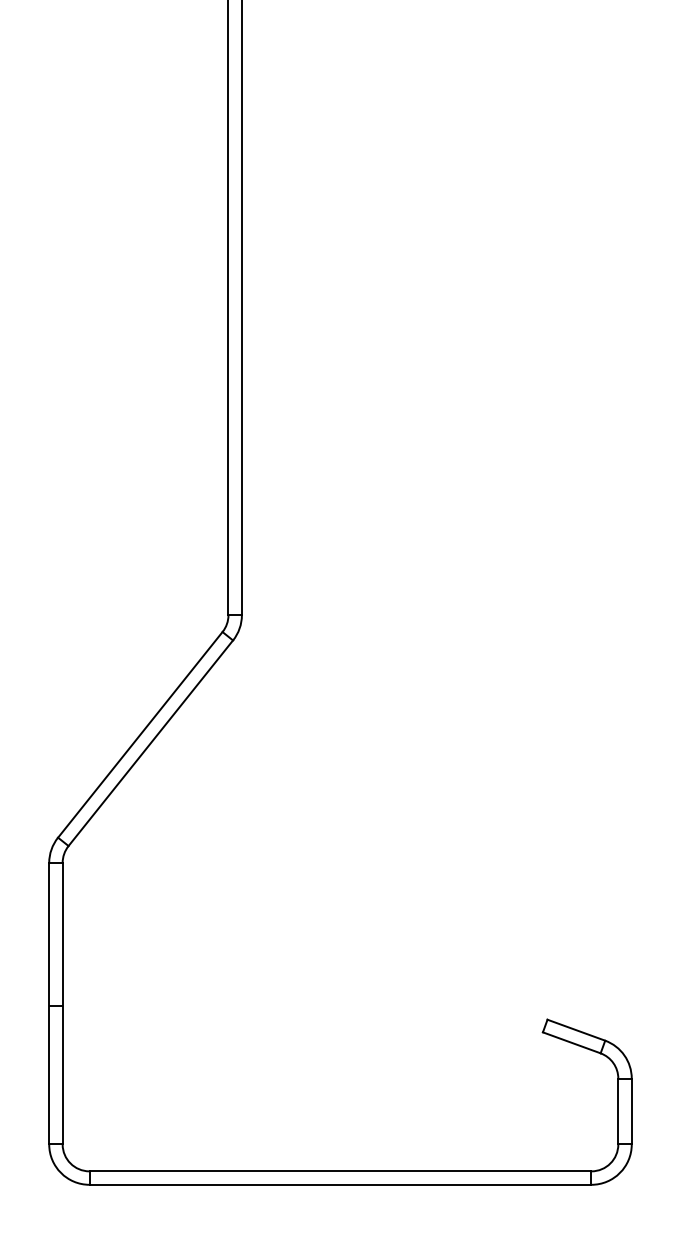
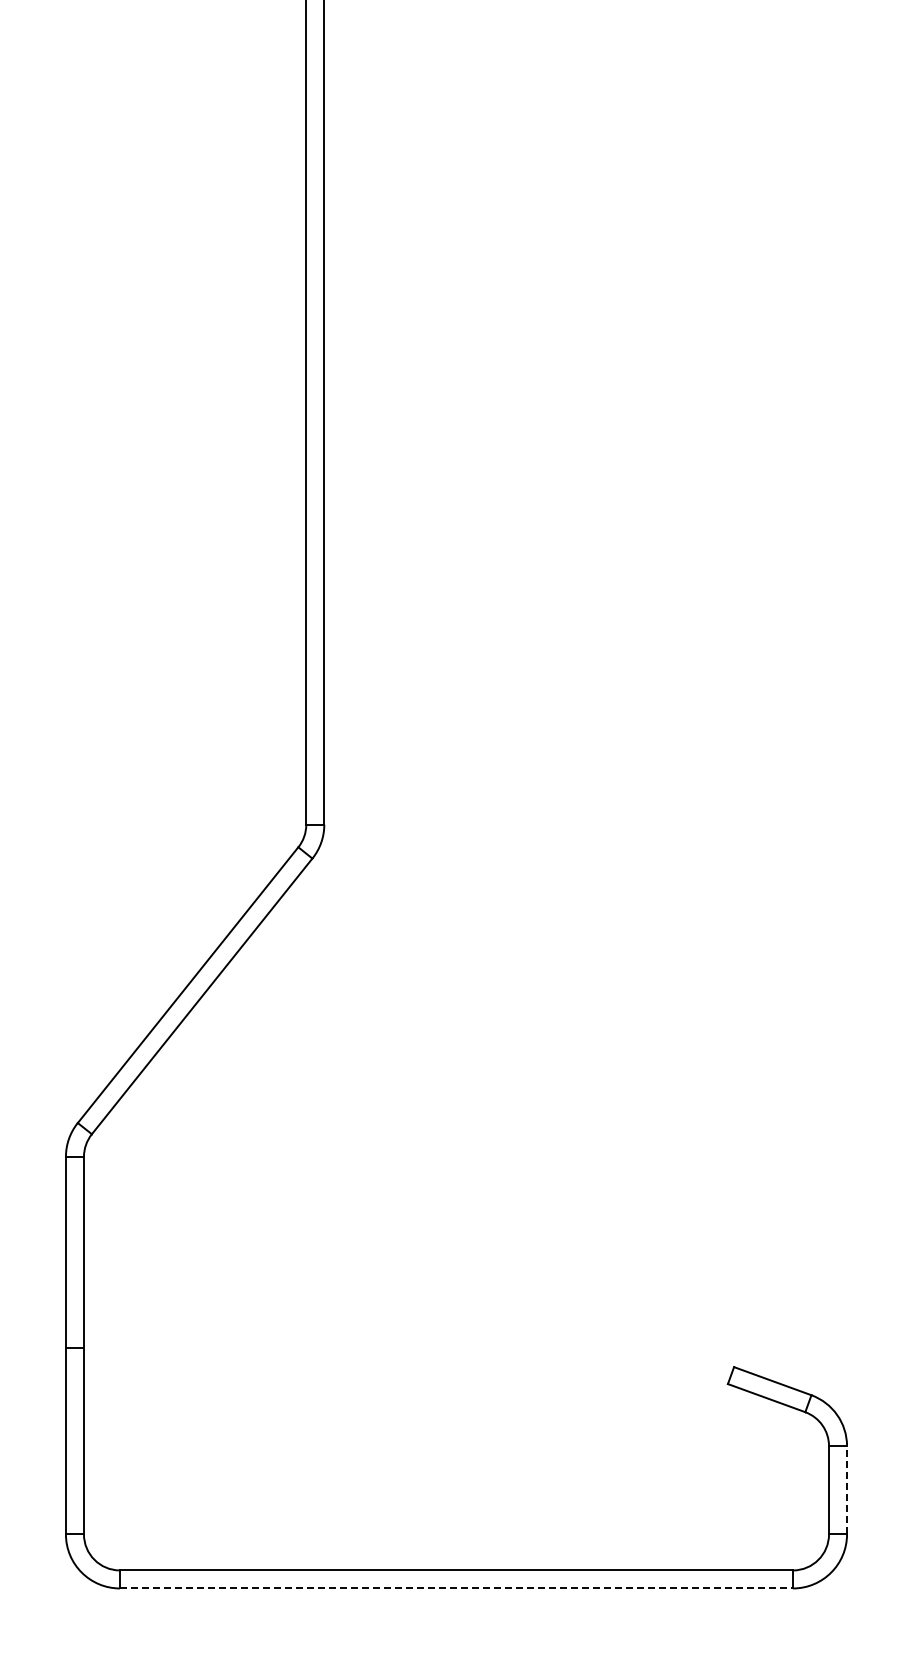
line: (632, 1110) -> (847, 1489), solid -> dashed
line: (340, 1184) -> (456, 1588), solid -> dashed

